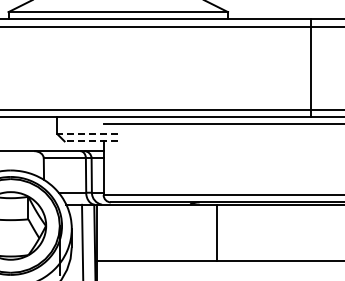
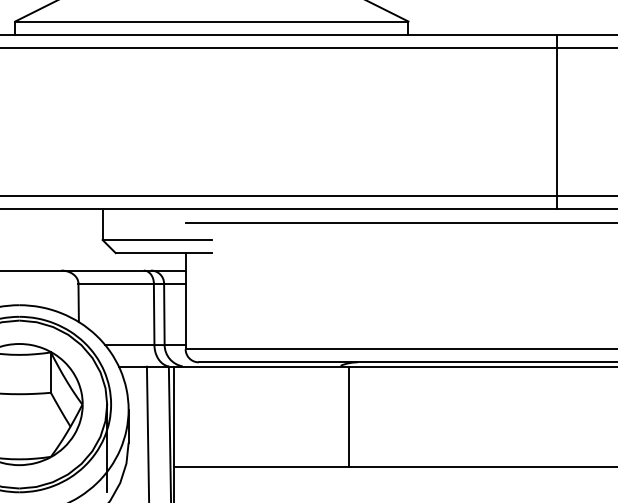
line: (87, 134) -> (156, 240), dashed -> solid
line: (91, 141) -> (163, 253), dashed -> solid
line: (216, 232) -> (348, 416), moved

